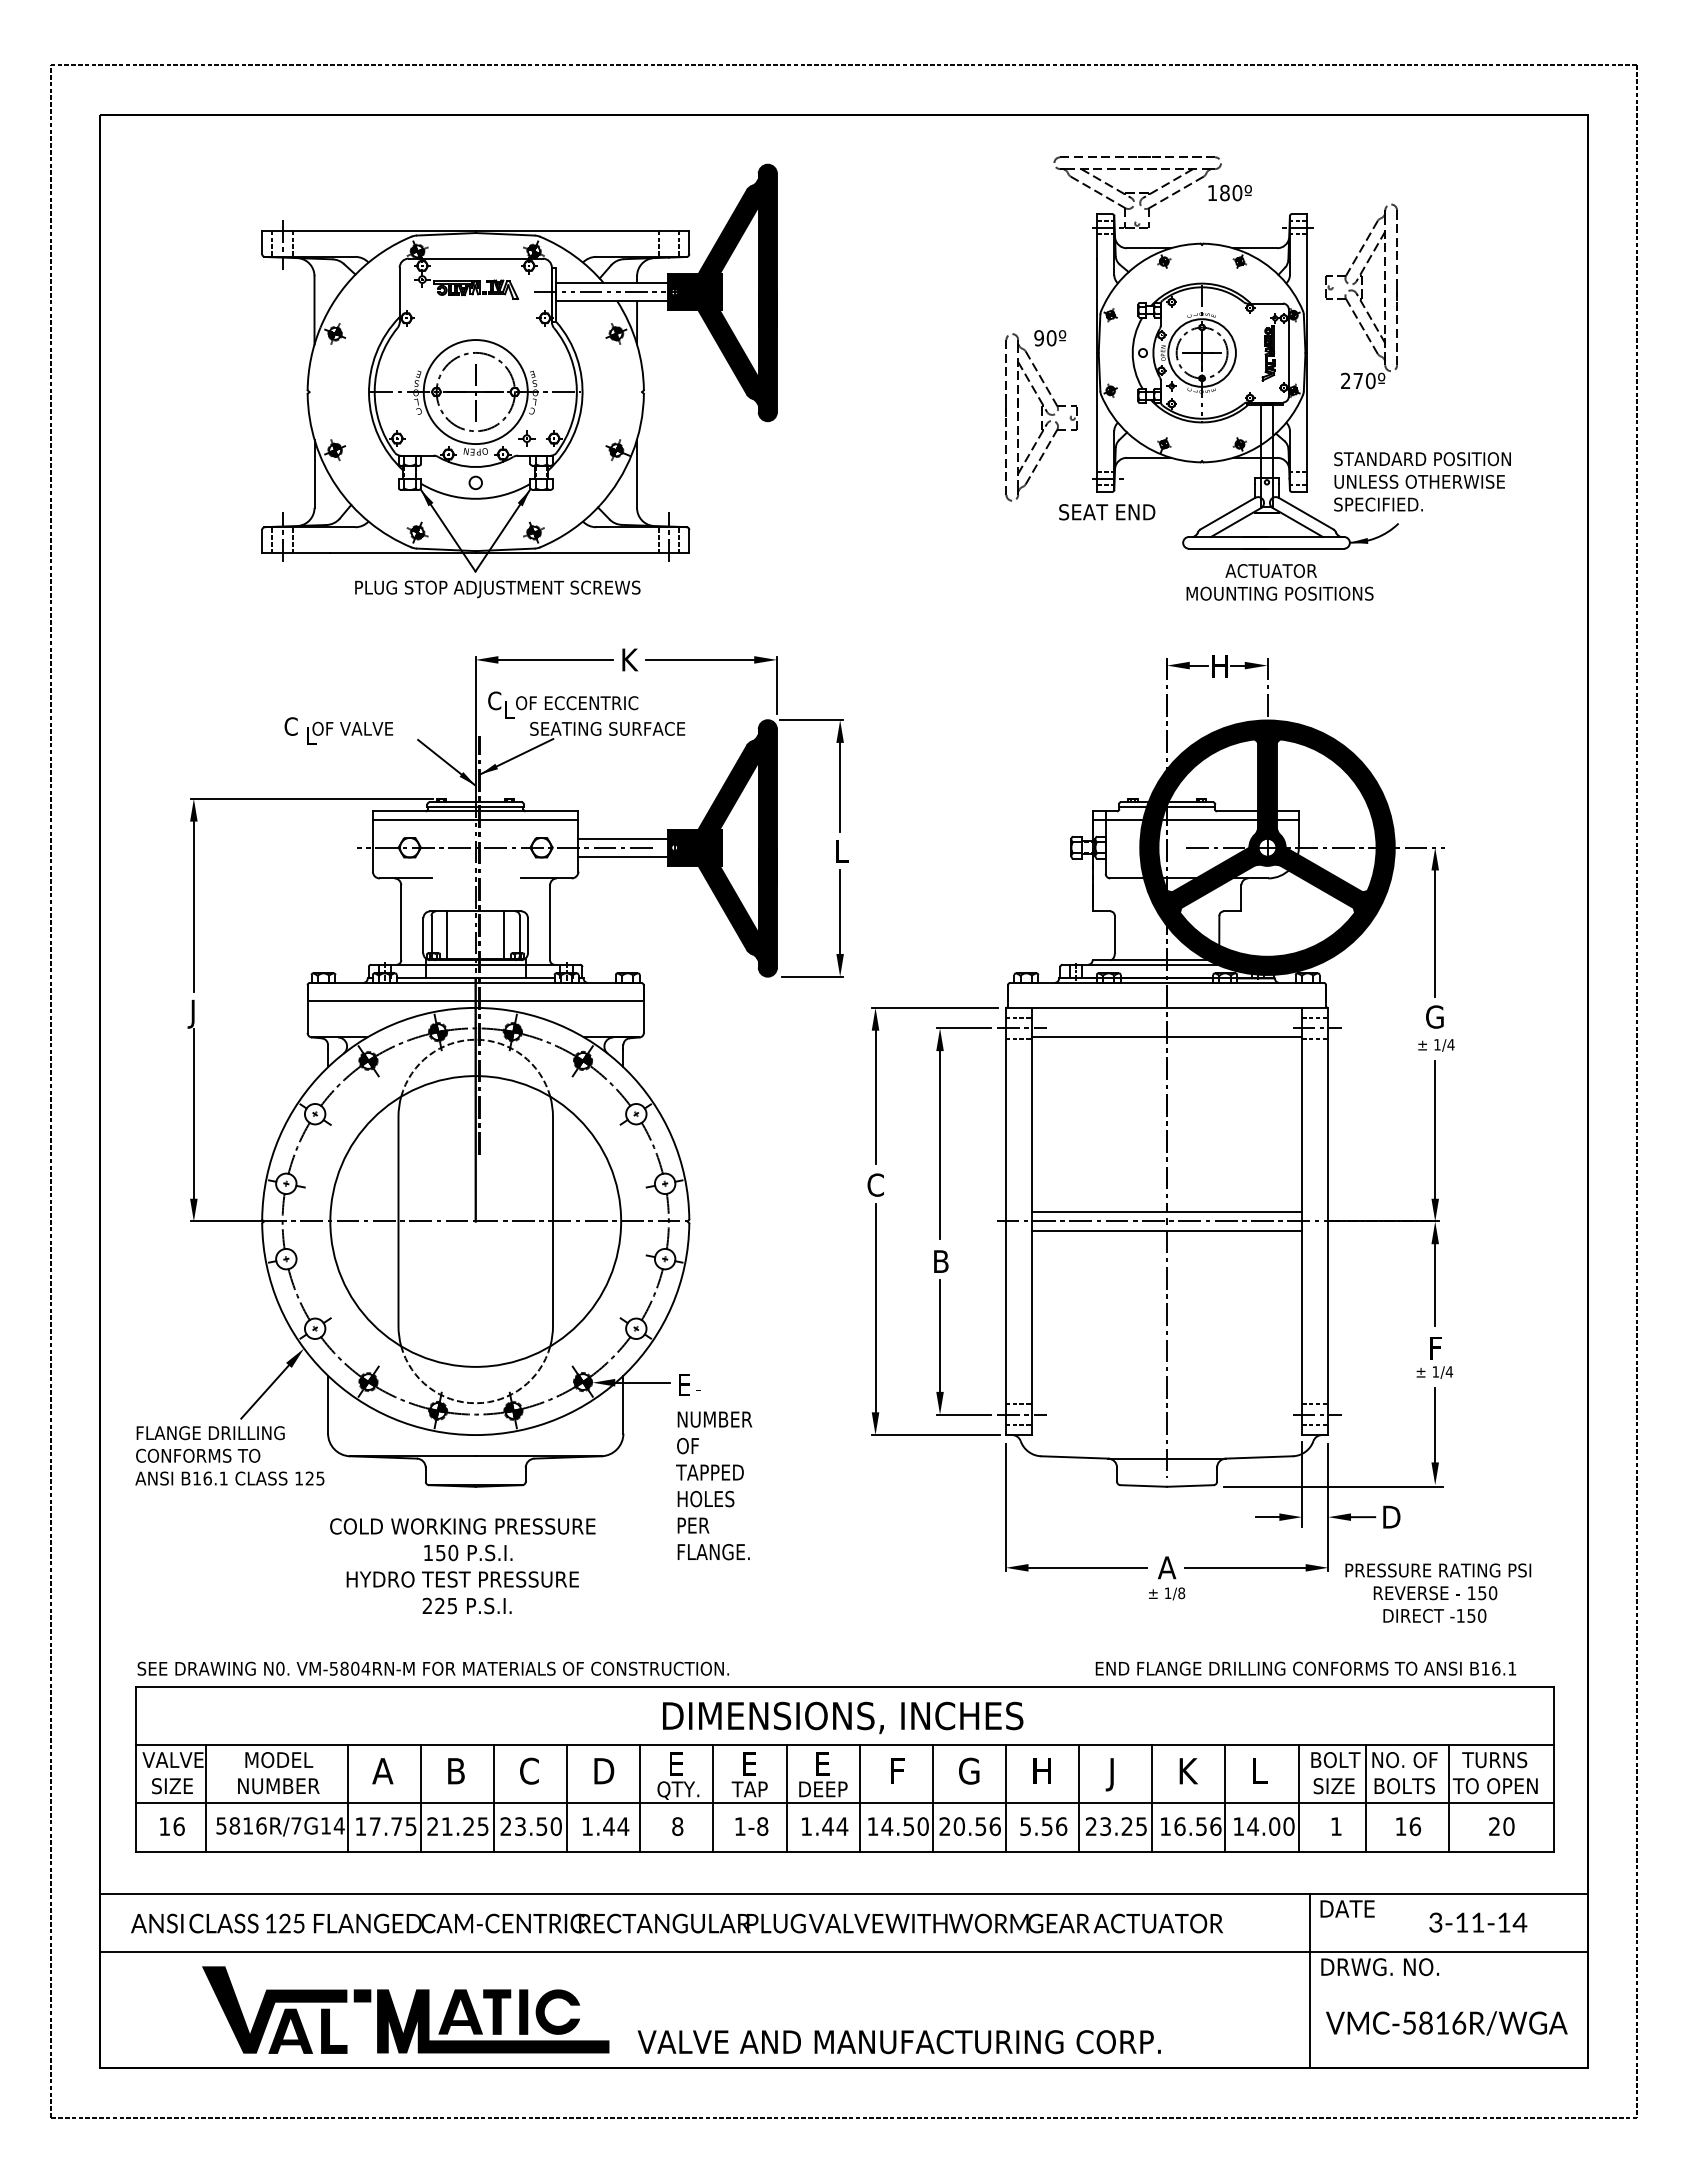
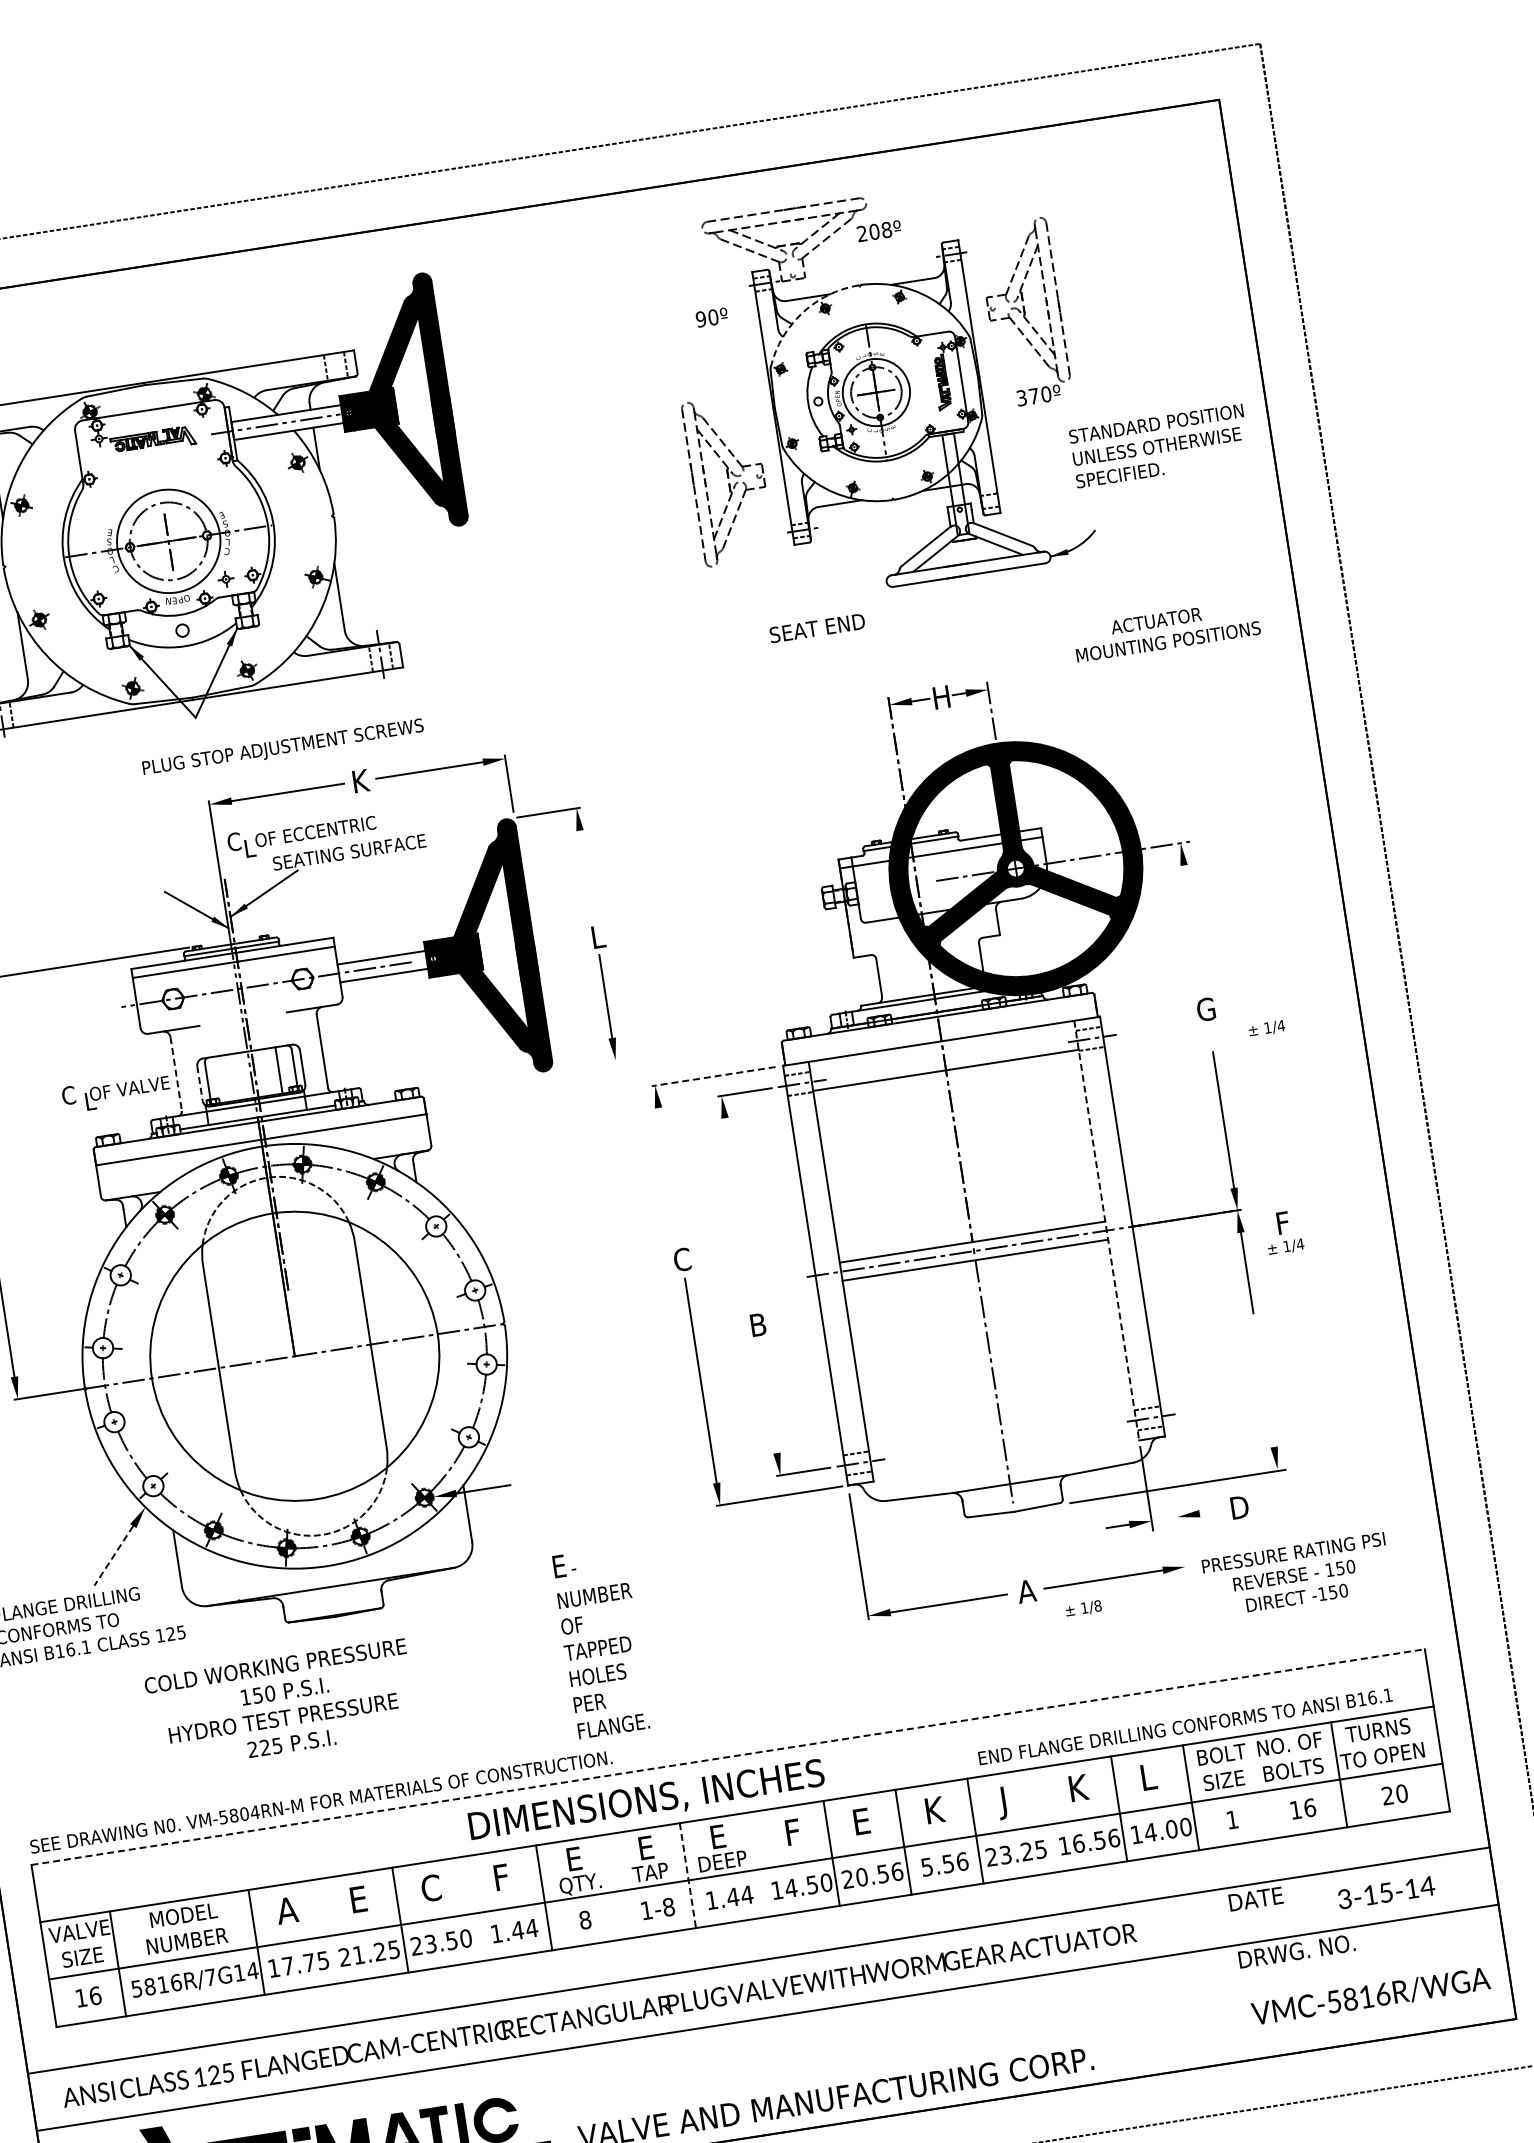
text: (1224, 192) -> (873, 231), 180º -> 208º
arc: (1140, 262) -> (802, 312), solid -> dashed
text: (1050, 338) -> (712, 317), moved
text: (1345, 381) -> (1021, 398), 270º -> 370º
text: (1422, 481) -> (1159, 445), moved
text: (1107, 512) -> (817, 628), moved
text: (1279, 582) -> (1166, 630), moved
text: (497, 589) -> (282, 748), moved
text: (338, 730) -> (115, 1092), moved
line: (840, 787) -> (587, 874), removed
line: (401, 923) -> (176, 1074), solid -> dashed
line: (1435, 933) -> (1193, 927), removed
line: (447, 934) -> (223, 1078), removed
line: (423, 935) -> (200, 1083), solid -> dashed
line: (812, 976) -> (588, 1064), removed
line: (935, 1007) -> (714, 1076), solid -> dashed
text: (1436, 1045) -> (1267, 1028), moved
line: (875, 1097) -> (668, 1173), removed
line: (940, 1144) -> (739, 1209), removed
line: (1302, 1221) -> (1107, 1230), solid -> dashed
line: (940, 1335) -> (768, 1397), removed
text: (1434, 1357) -> (1283, 1232), moved
line: (265, 1392) -> (114, 1556), solid -> dashed
line: (1435, 1425) -> (1268, 1410), removed
text: (714, 1467) -> (601, 1642), moved
line: (1328, 1507) -> (1176, 1507), removed
line: (1363, 1517) -> (1212, 1512), removed
text: (462, 1566) -> (281, 1705), moved
text: (1167, 1593) -> (1084, 1608), moved
text: (1305, 1668) -> (1184, 1726), moved
line: (845, 1686) -> (728, 1756), solid -> dashed
text: (843, 1717) -> (647, 1800), moved
text: (969, 1770) -> (863, 1820), G -> E
text: (456, 1771) -> (359, 1899), B -> E
text: (604, 1771) -> (505, 1877), D -> F
text: (1042, 1771) -> (935, 1810), H -> K
line: (420, 1797) -> (328, 1930), removed
line: (567, 1797) -> (472, 1908), removed
line: (713, 1797) -> (616, 1886), removed
line: (859, 1797) -> (759, 1863), removed
line: (1152, 1797) -> (1047, 1819), removed
line: (1366, 1797) -> (1257, 1786), removed
line: (786, 1798) -> (687, 1875), solid -> dashed
text: (1477, 1922) -> (1385, 1892), 3-11-14 -> 3-15-14
line: (1310, 1980) -> (1230, 1975), removed

